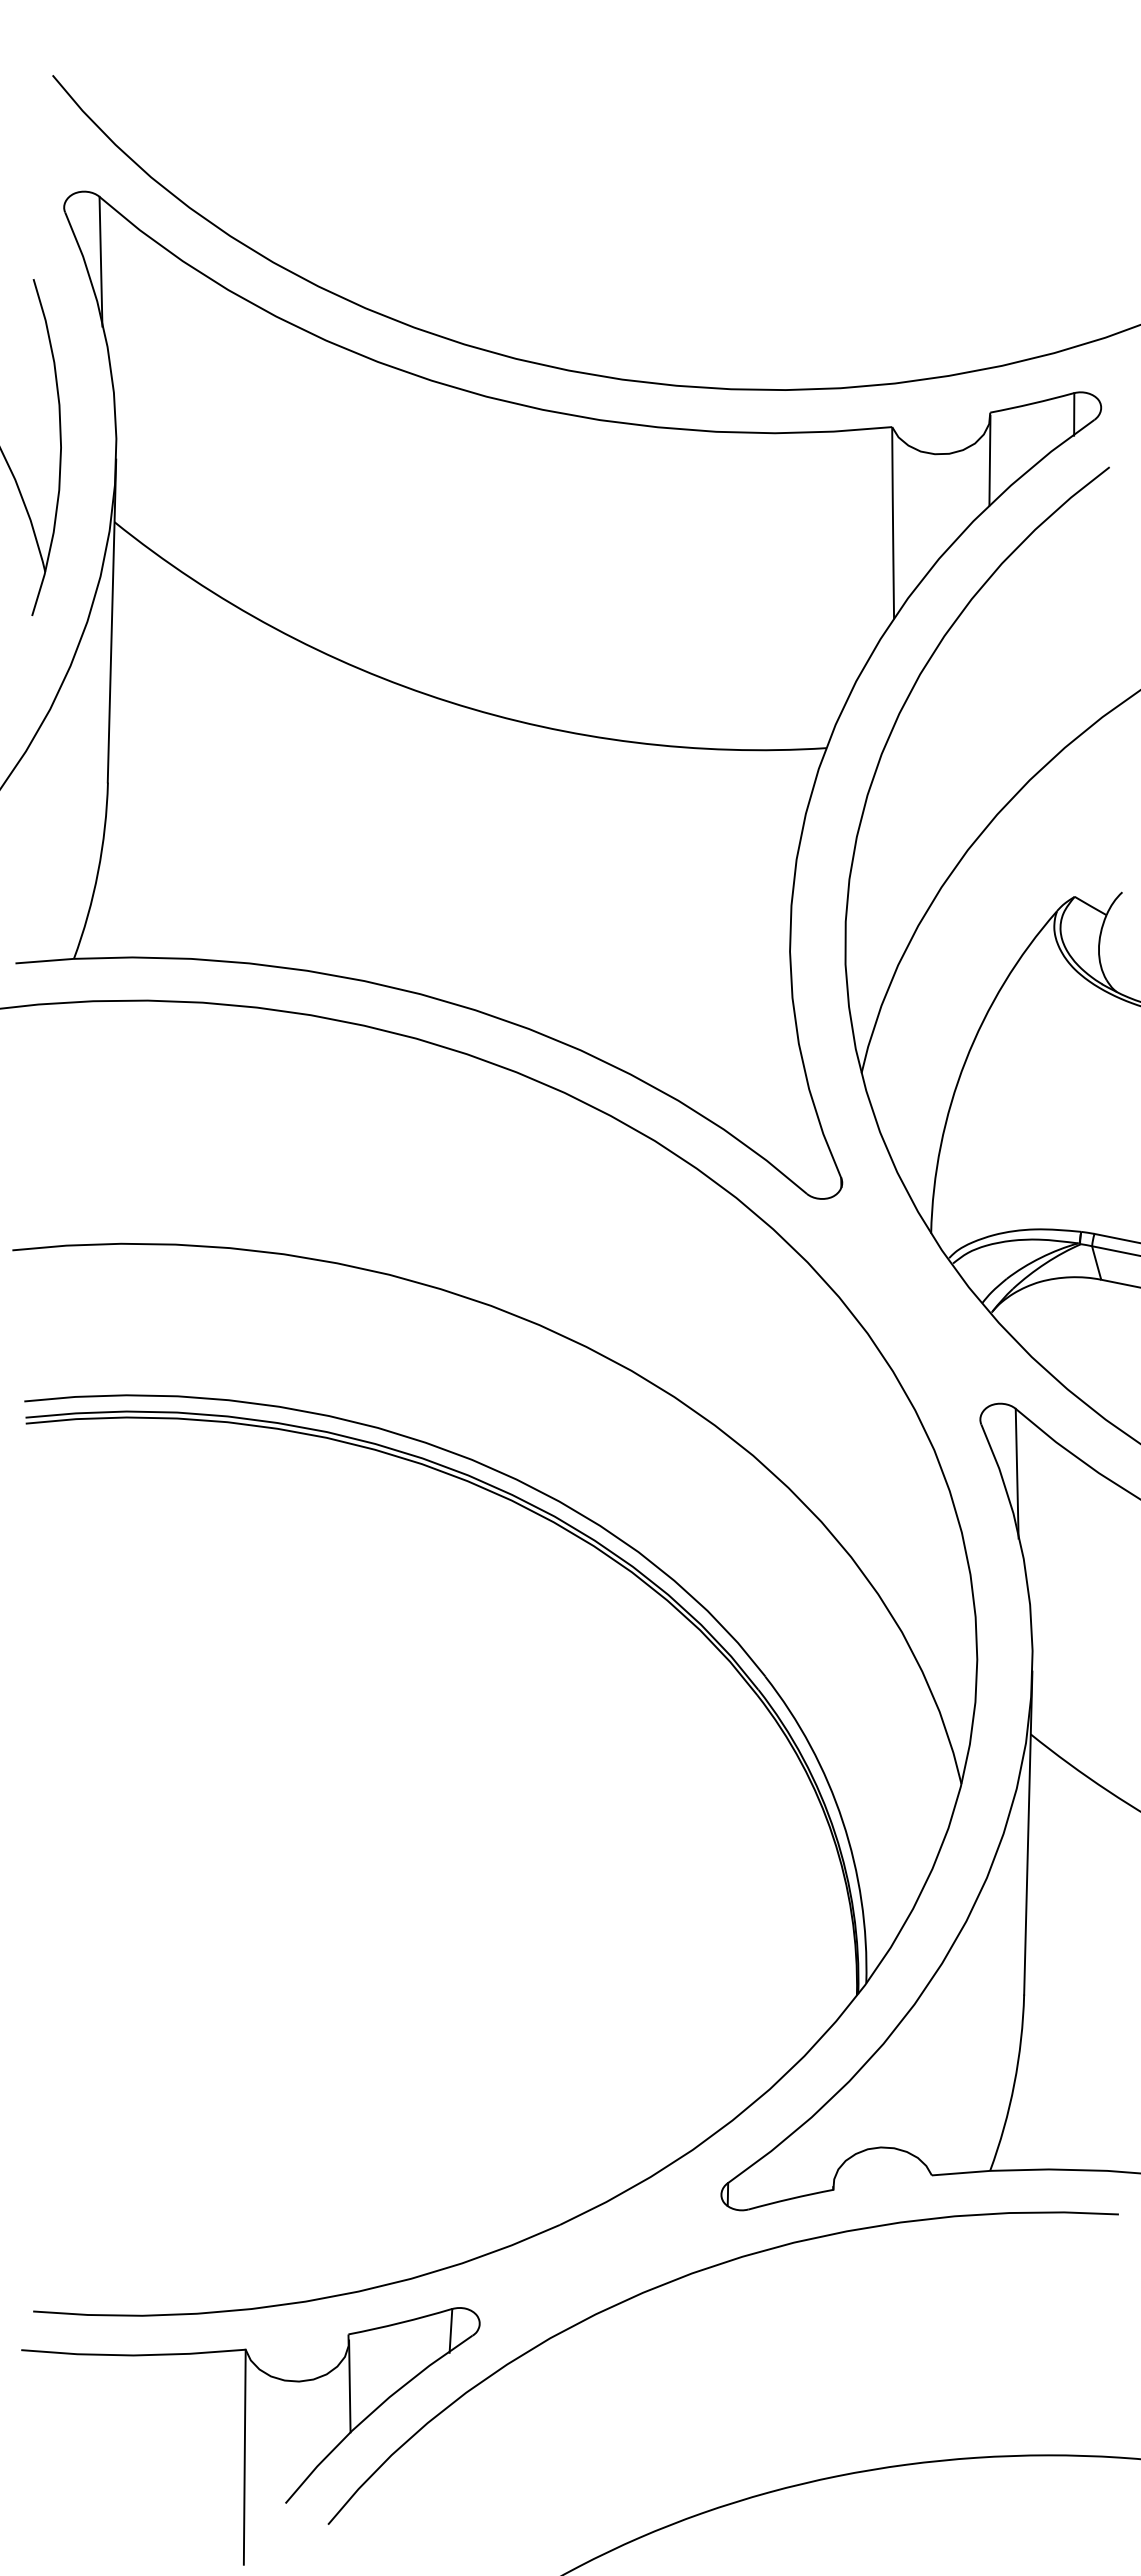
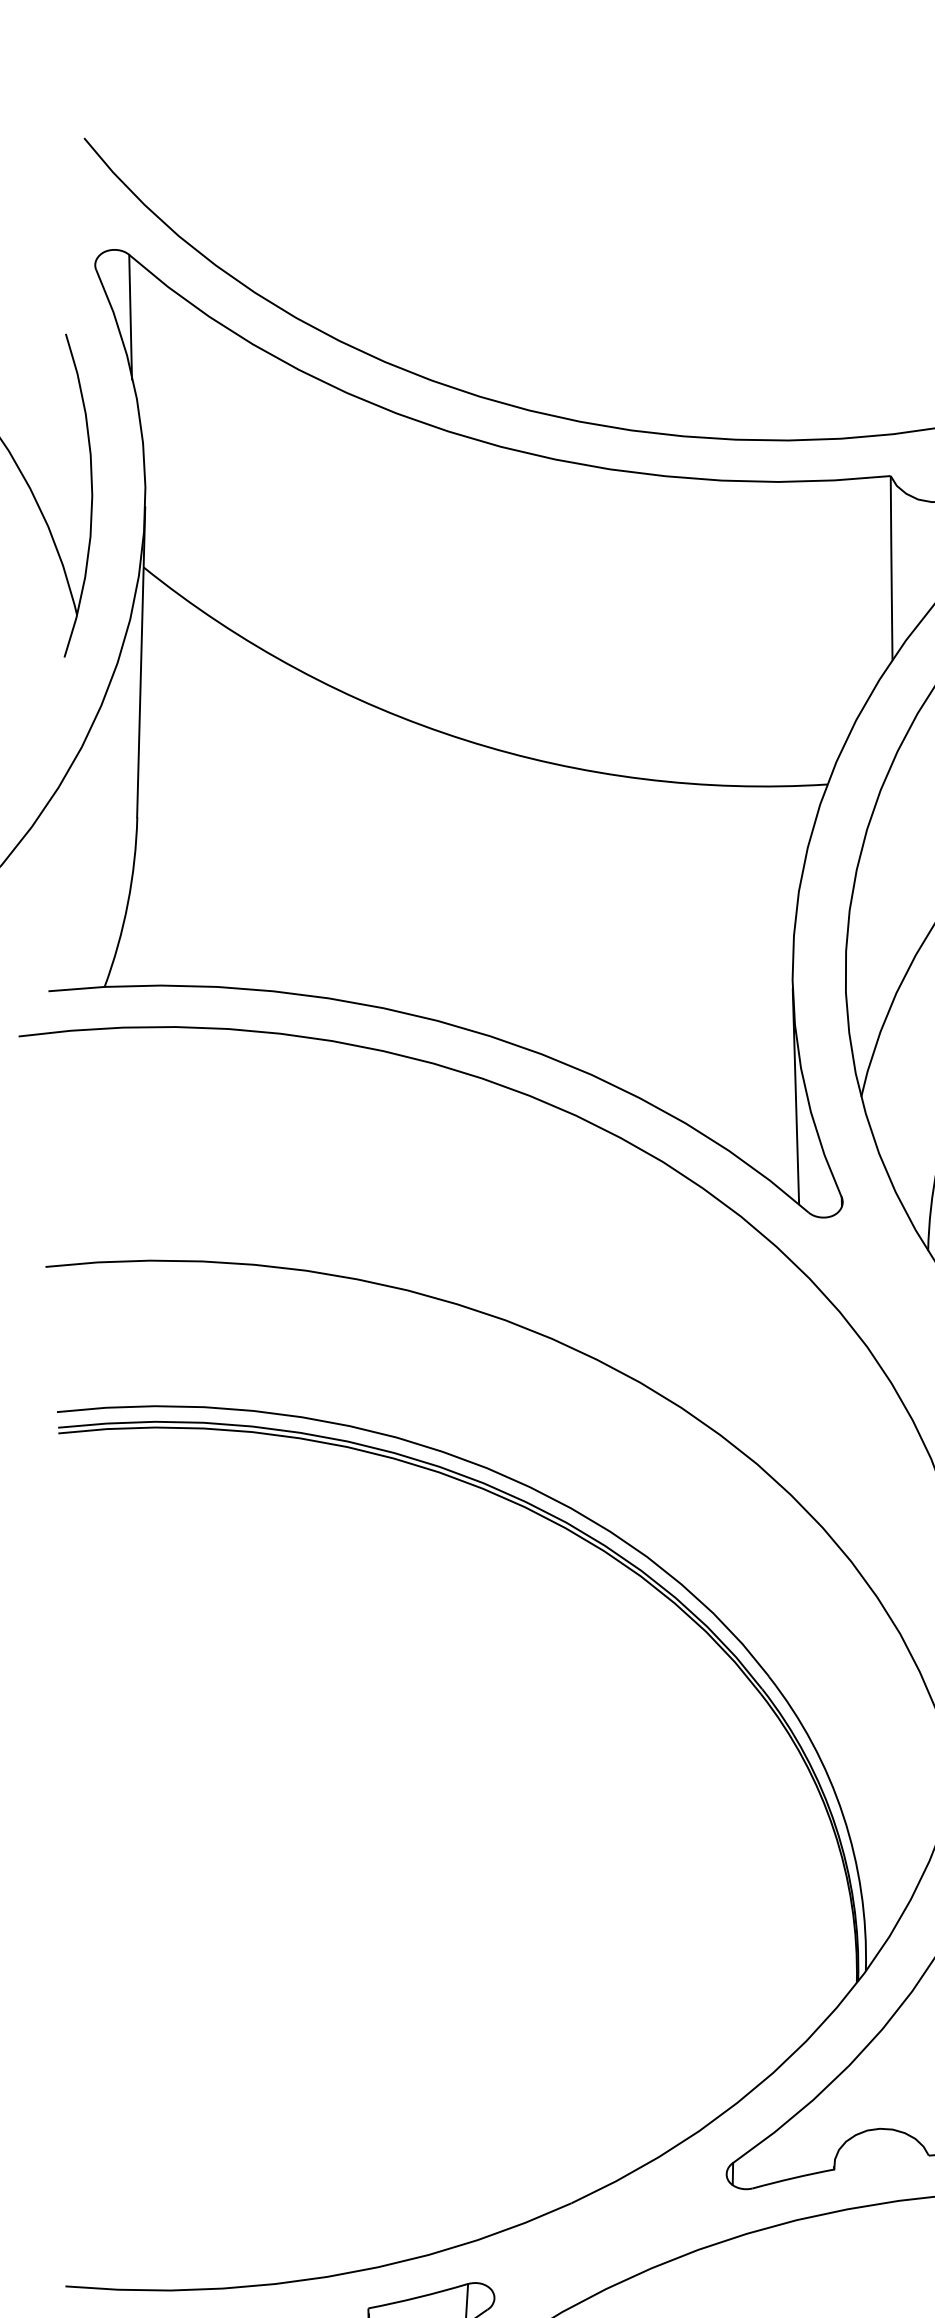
line: (793, 1073) -> (795, 1097), added

